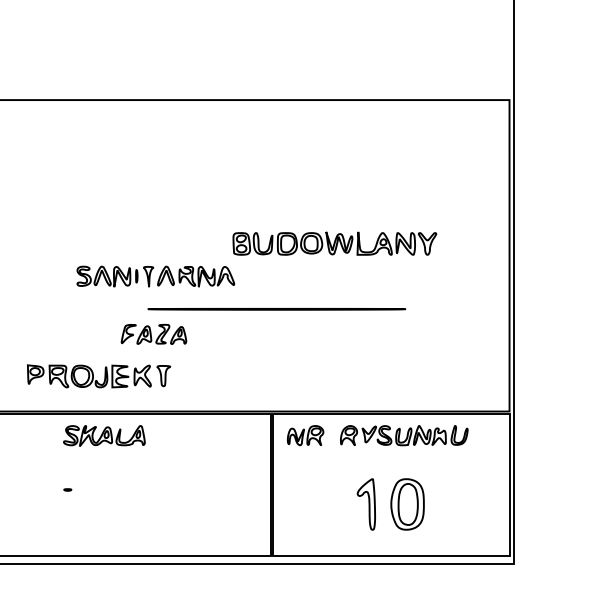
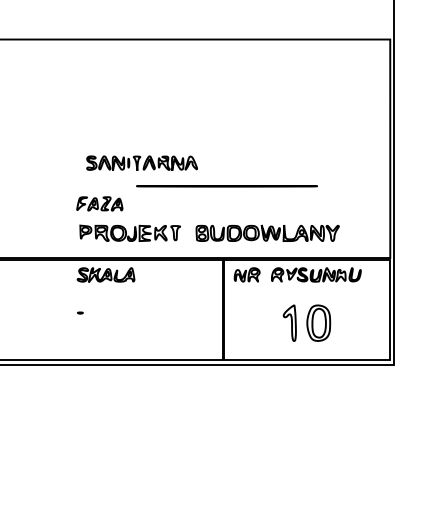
part: (334, 242) -> (267, 232), moved
part: (153, 333) -> (99, 203), moved
part: (97, 375) -> (129, 232), moved

